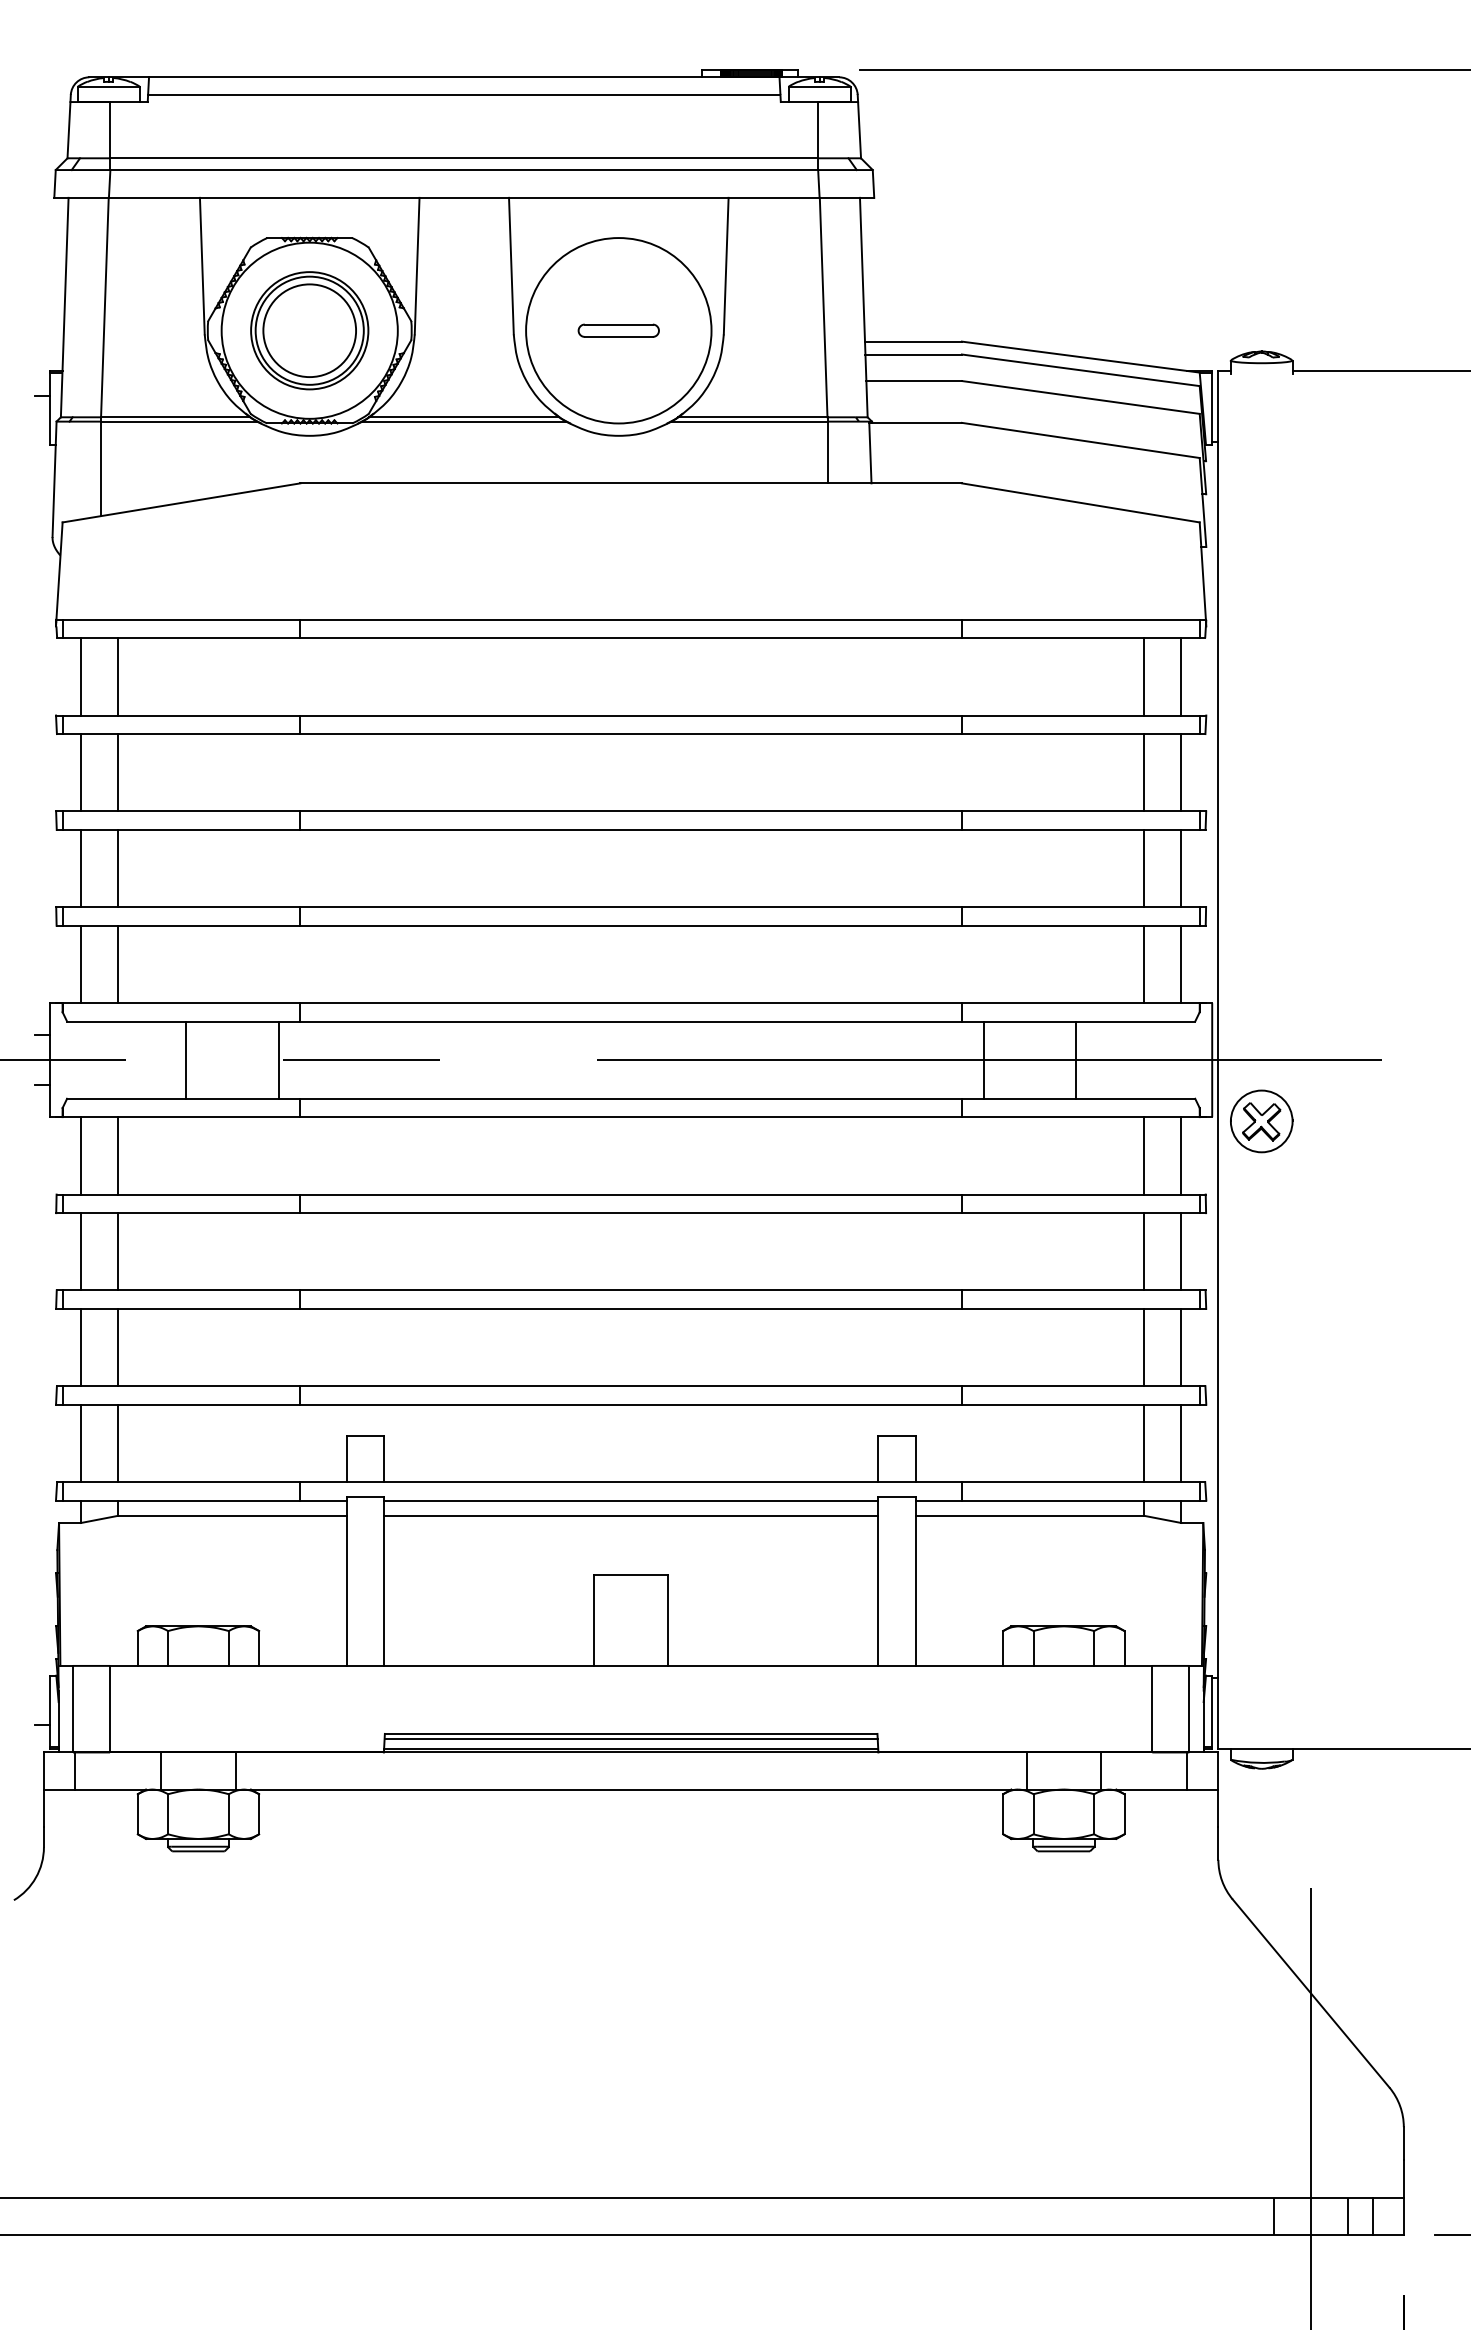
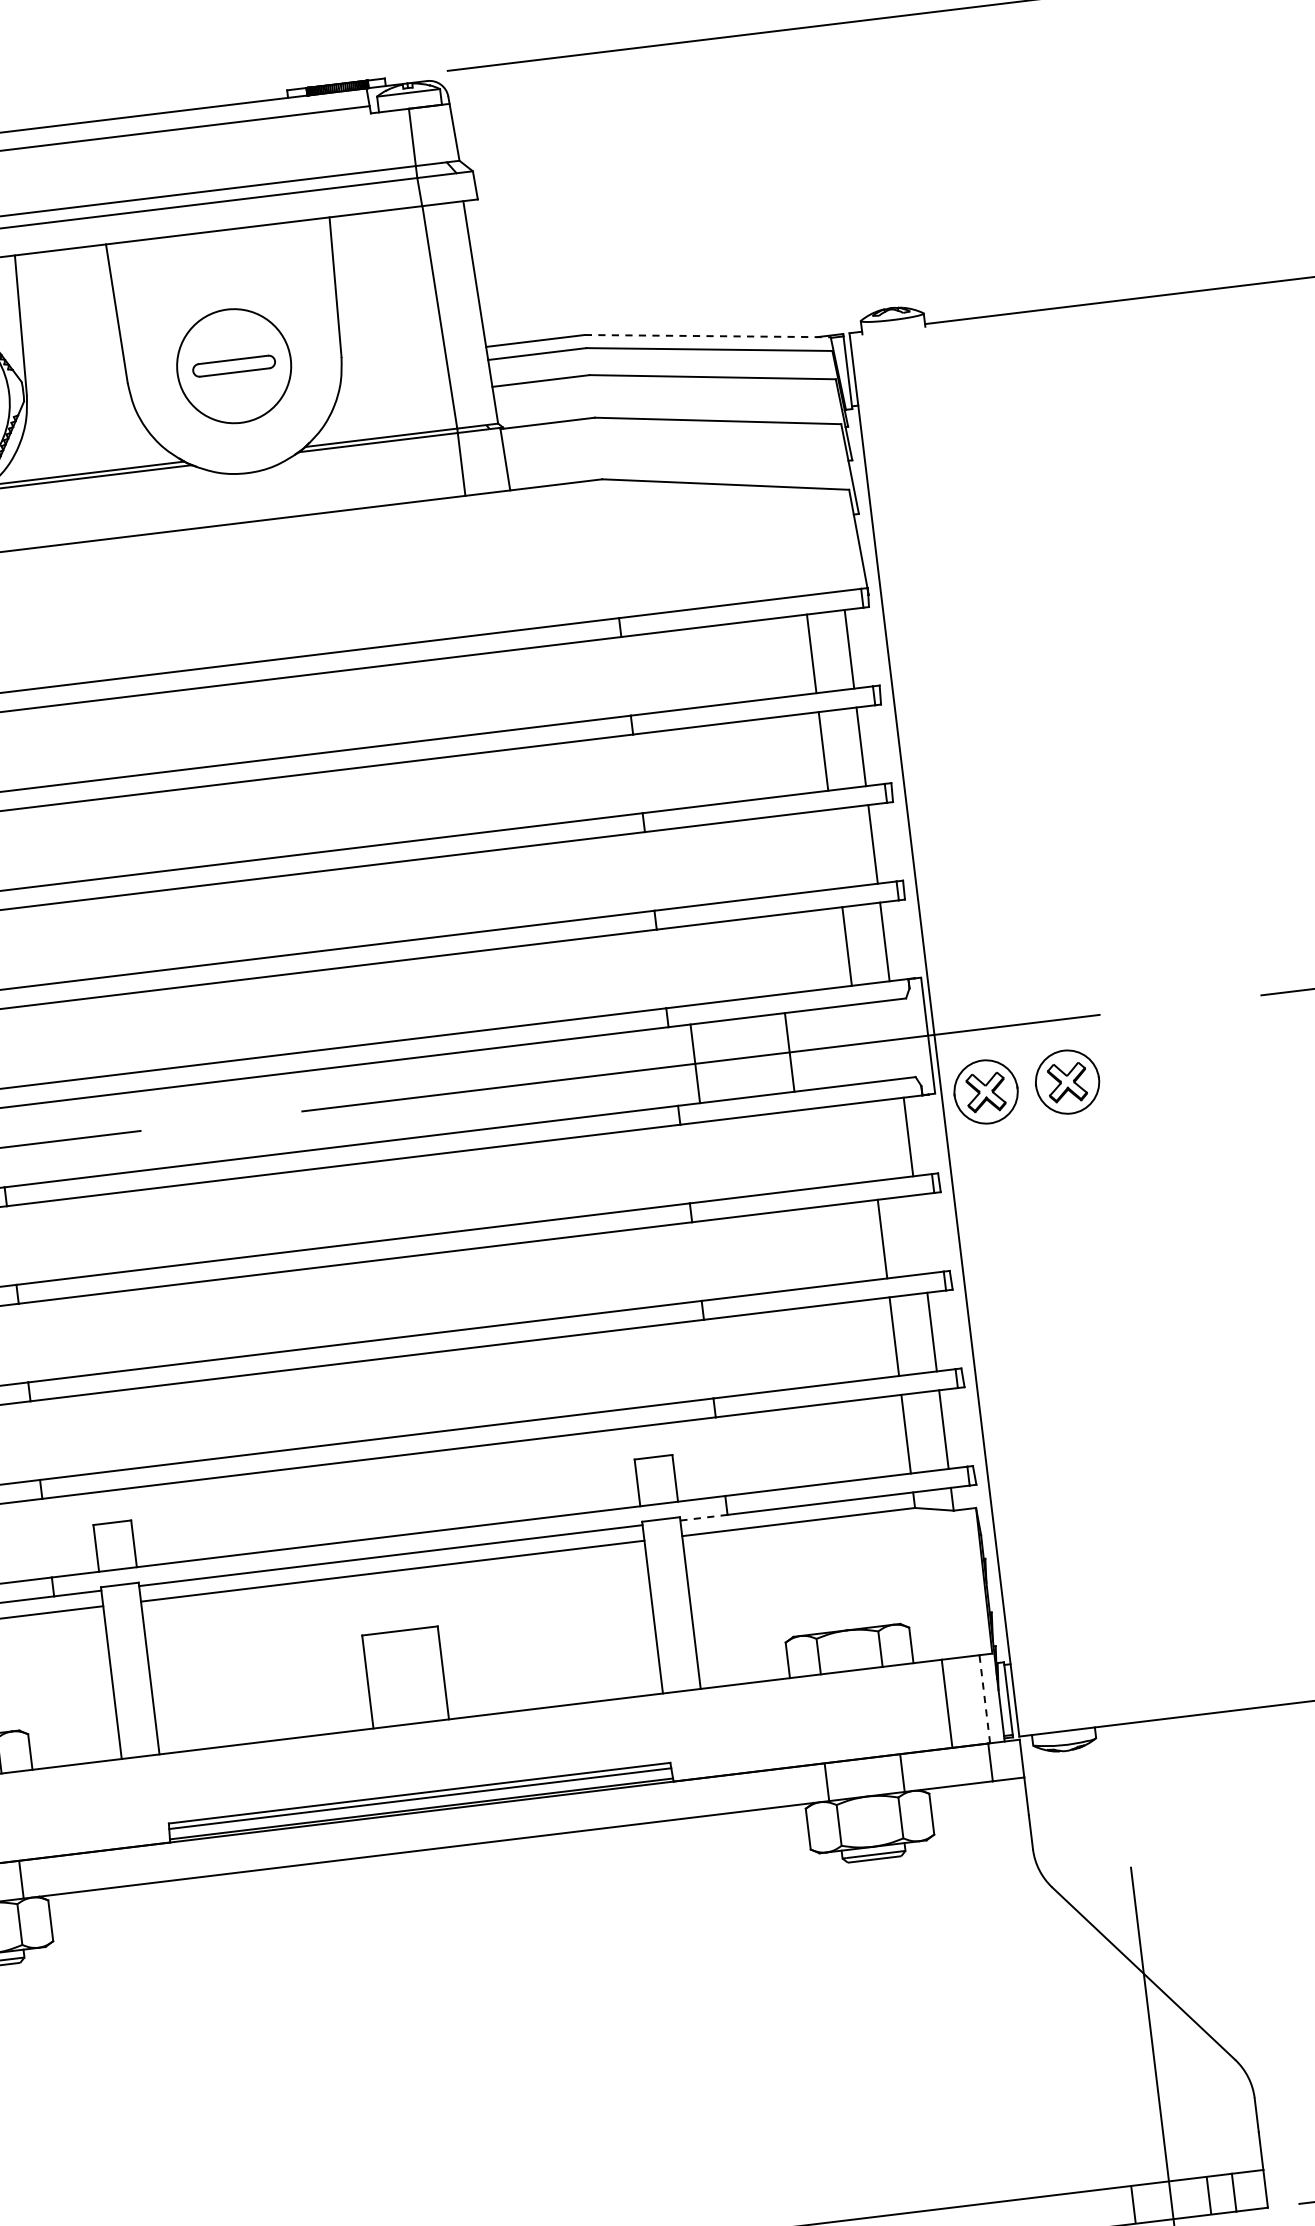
circle: (618, 330) -> (233, 365), size x0.6
line: (1080, 357) -> (707, 336), solid -> dashed
line: (1144, 868) -> (835, 848), removed
part: (1341, 1121) -> (1067, 1082), added
line: (1144, 1155) -> (870, 1141), removed
line: (1181, 1251) -> (920, 1234), removed
line: (939, 1500) -> (704, 1517), solid -> dashed
line: (1189, 1708) -> (984, 1698), solid -> dashed

